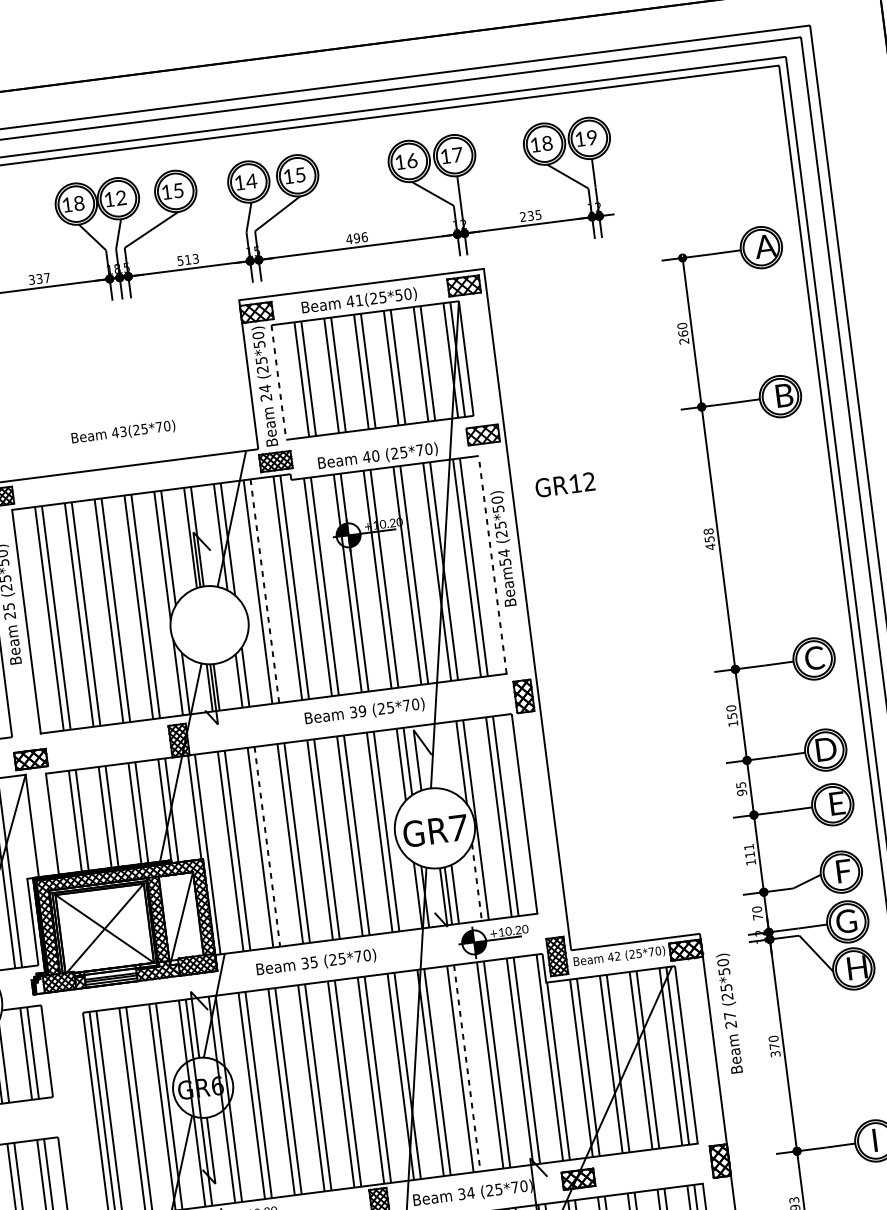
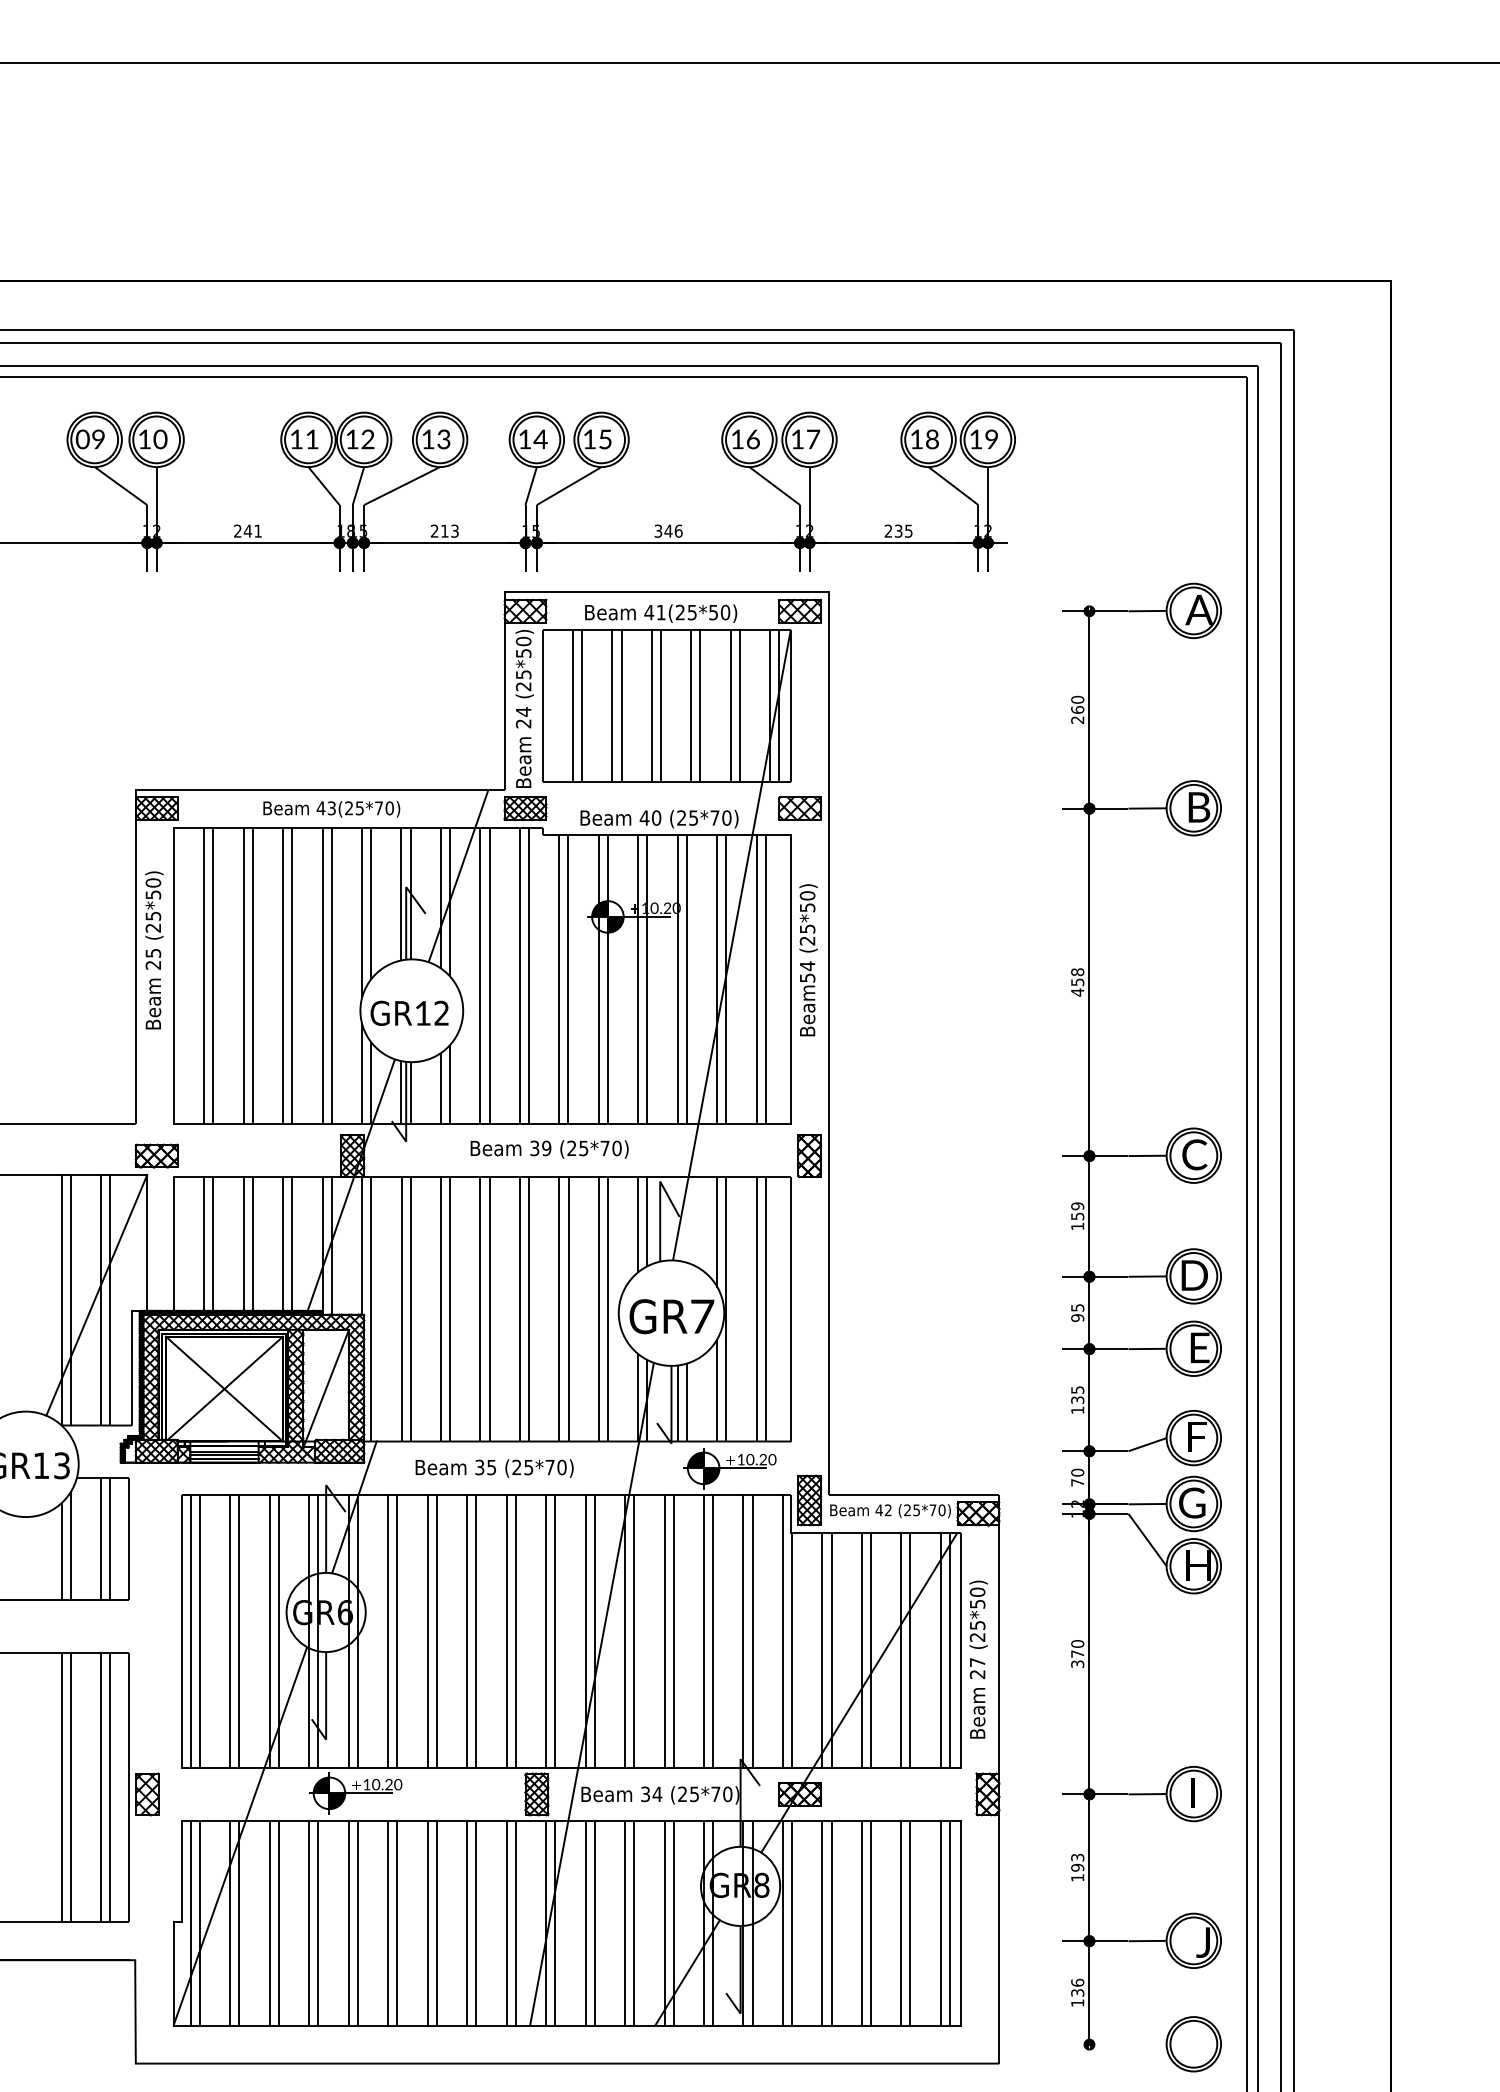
text: (178, 190) -> (443, 439), 15 -> 13
text: (78, 203) -> (311, 439), 18 -> 11
text: (353, 238) -> (663, 530), 496 -> 346
text: (180, 260) -> (434, 530), 513 -> 213
text: (39, 278) -> (247, 530), 337 -> 241
line: (278, 382) -> (542, 706), dashed -> solid
text: (123, 432) -> (331, 809), moved
text: (565, 484) -> (409, 1012), moved
line: (492, 564) -> (790, 979), dashed -> solid
line: (264, 591) -> (489, 976), dashed -> solid
text: (731, 708) -> (1077, 1206), 150 -> 159
text: (364, 711) -> (549, 1149), moved
line: (267, 846) -> (450, 1309), dashed -> solid
text: (749, 850) -> (1077, 1394), 111 -> 135
line: (477, 882) -> (717, 1390), dashed -> solid
text: (730, 1013) -> (978, 1659), moved
line: (467, 1068) -> (673, 1631), dashed -> solid

